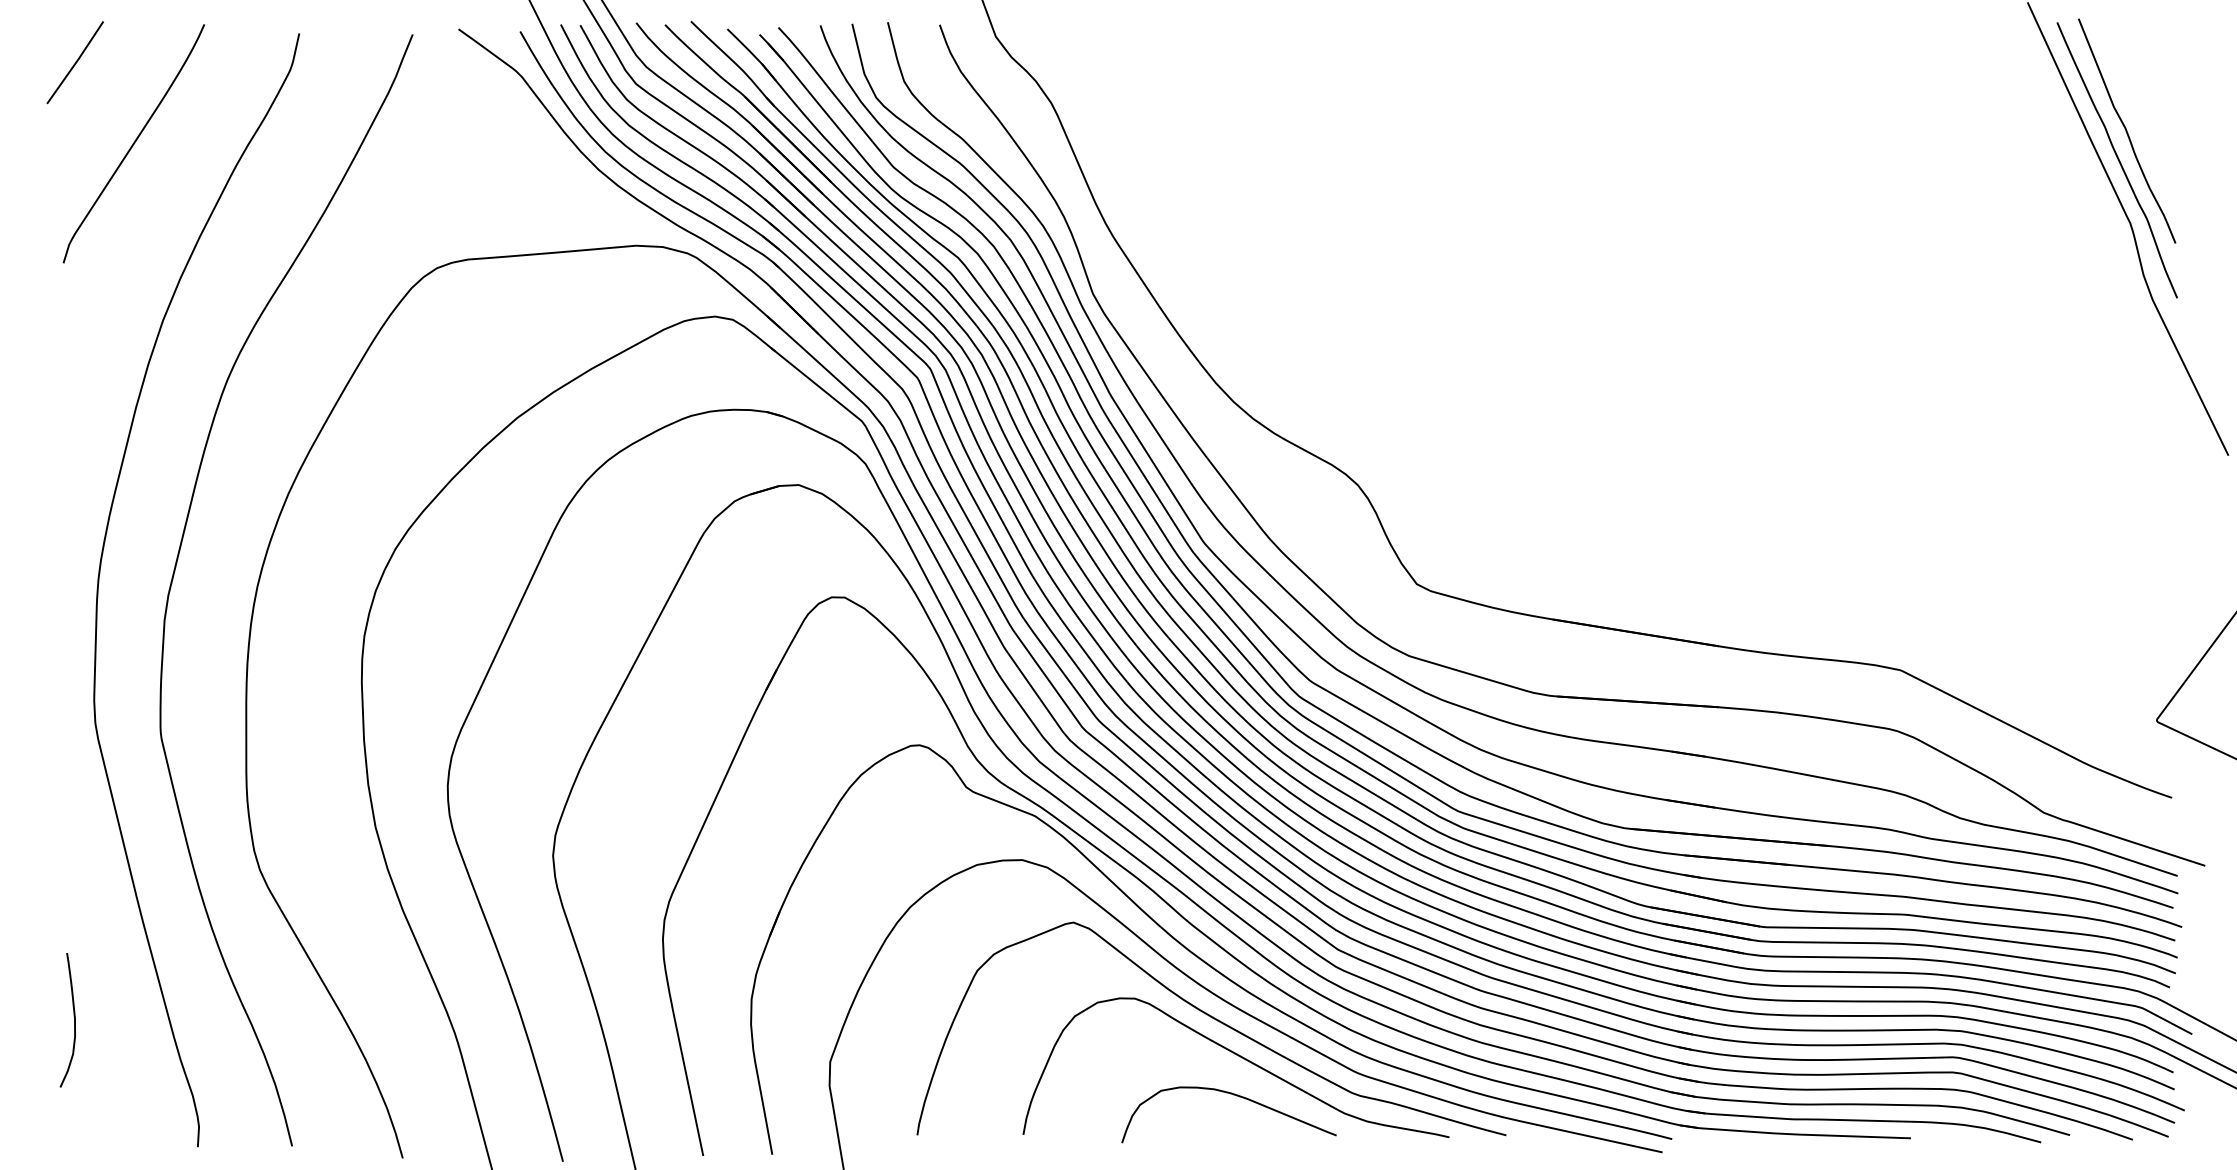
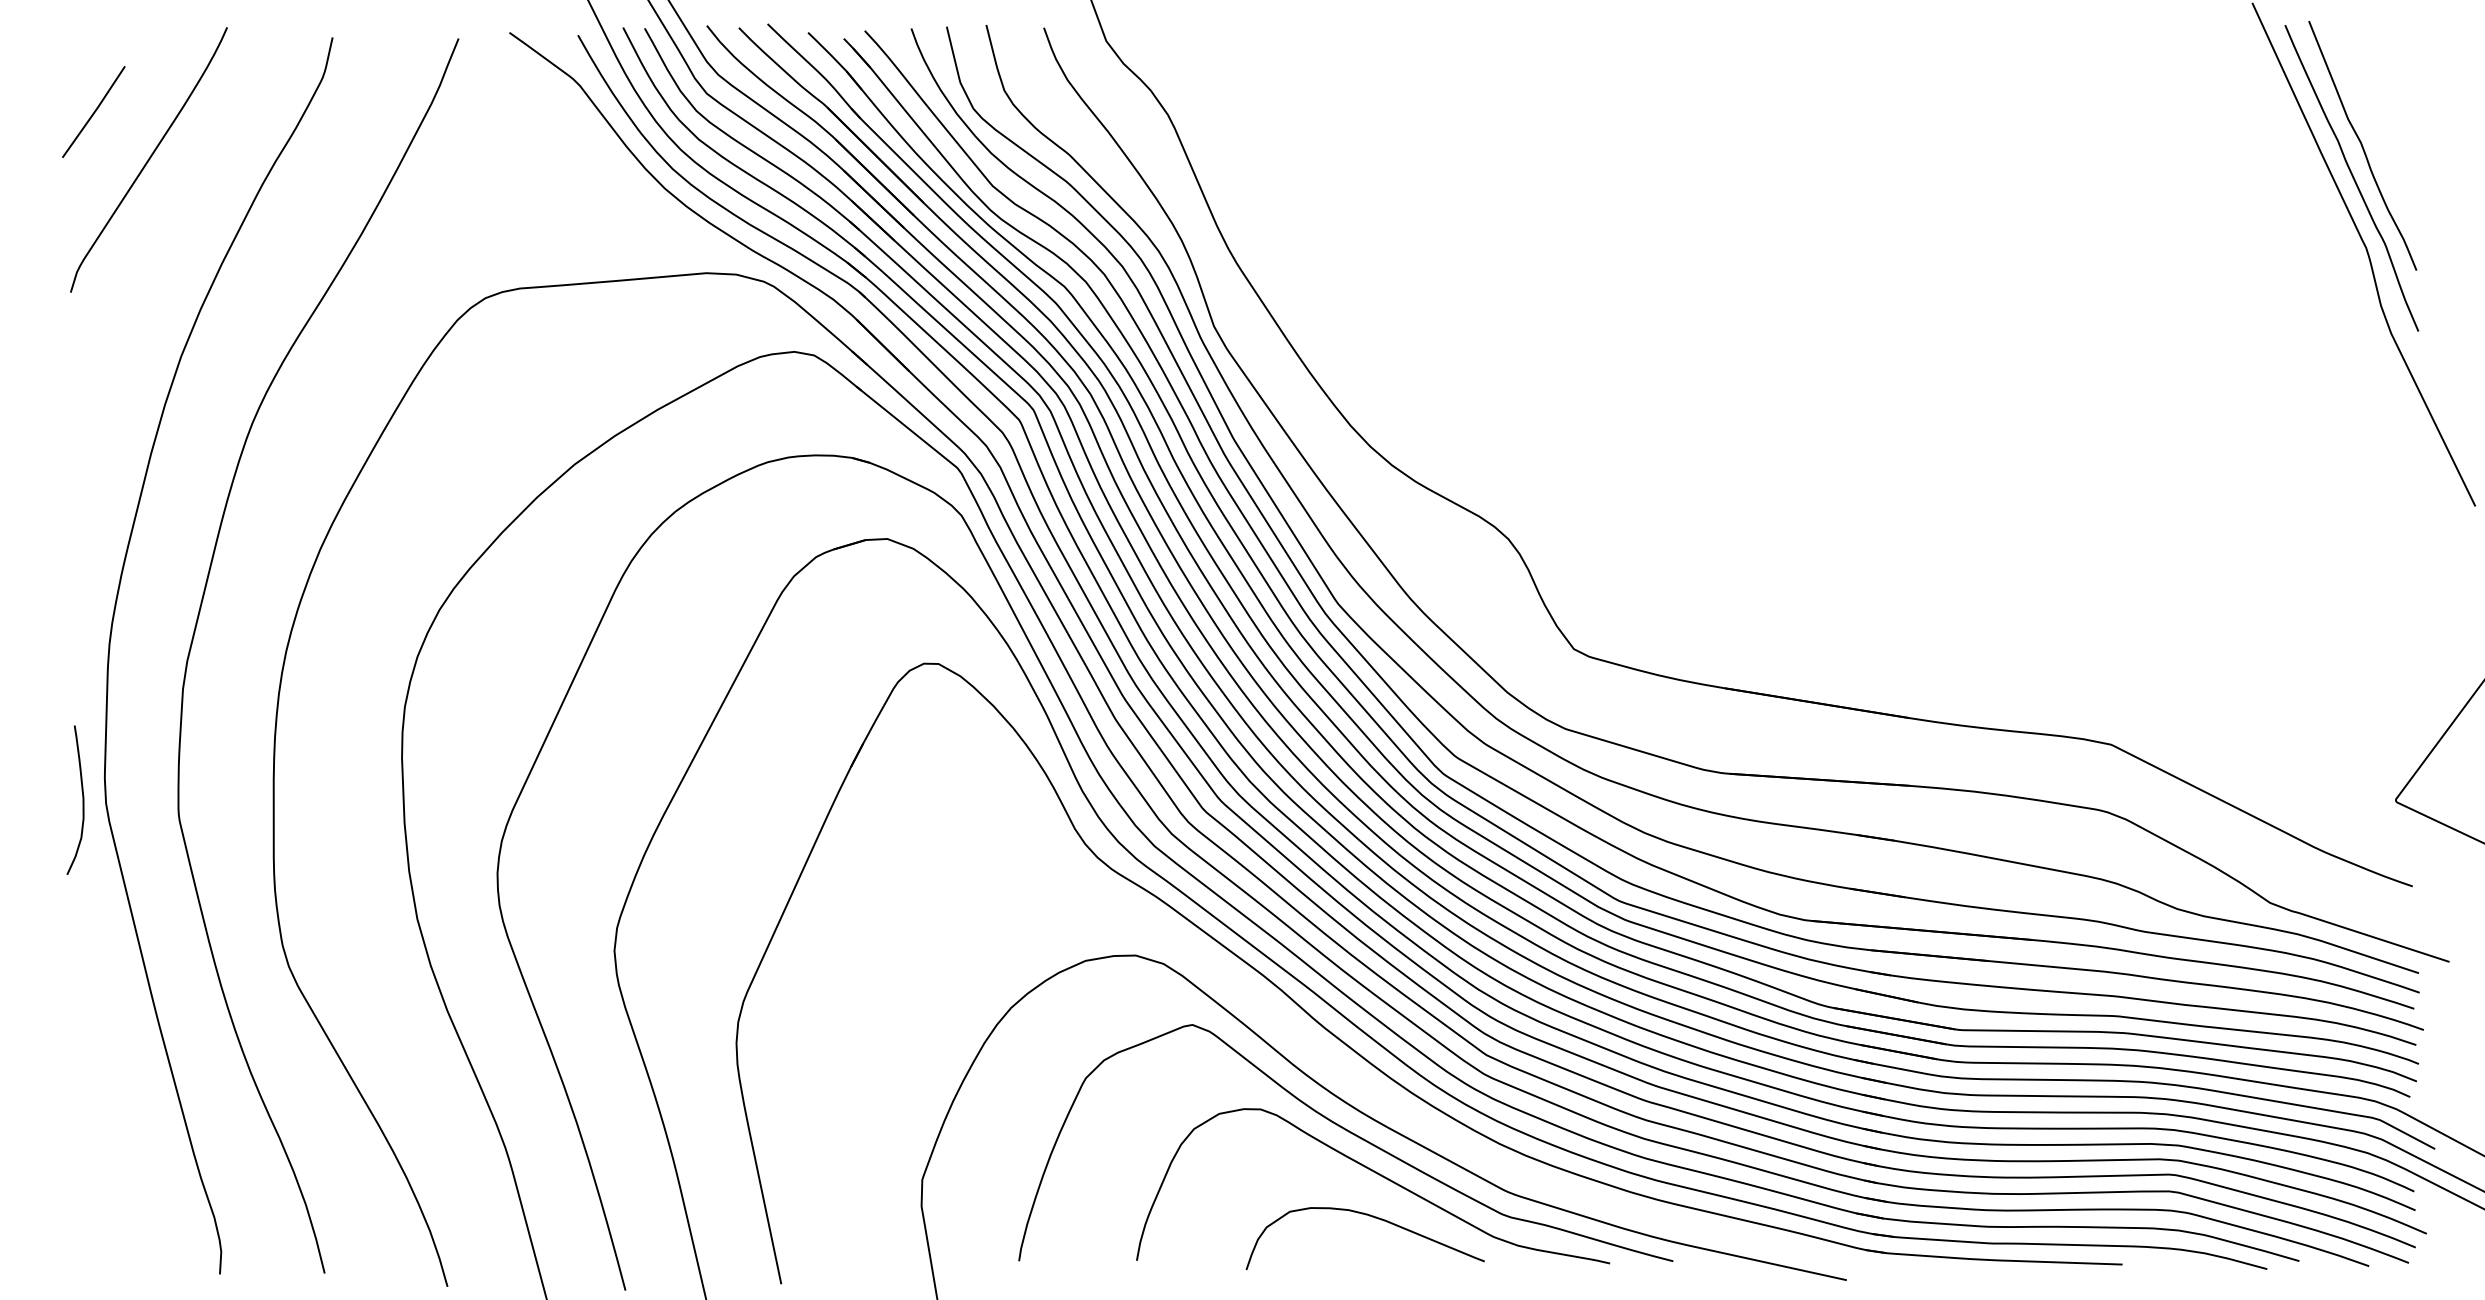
line: (75, 62) -> (94, 111), moved
part: (1204, 960) -> (1338, 1067), removed
curve: (74, 1020) -> (82, 800), moved

